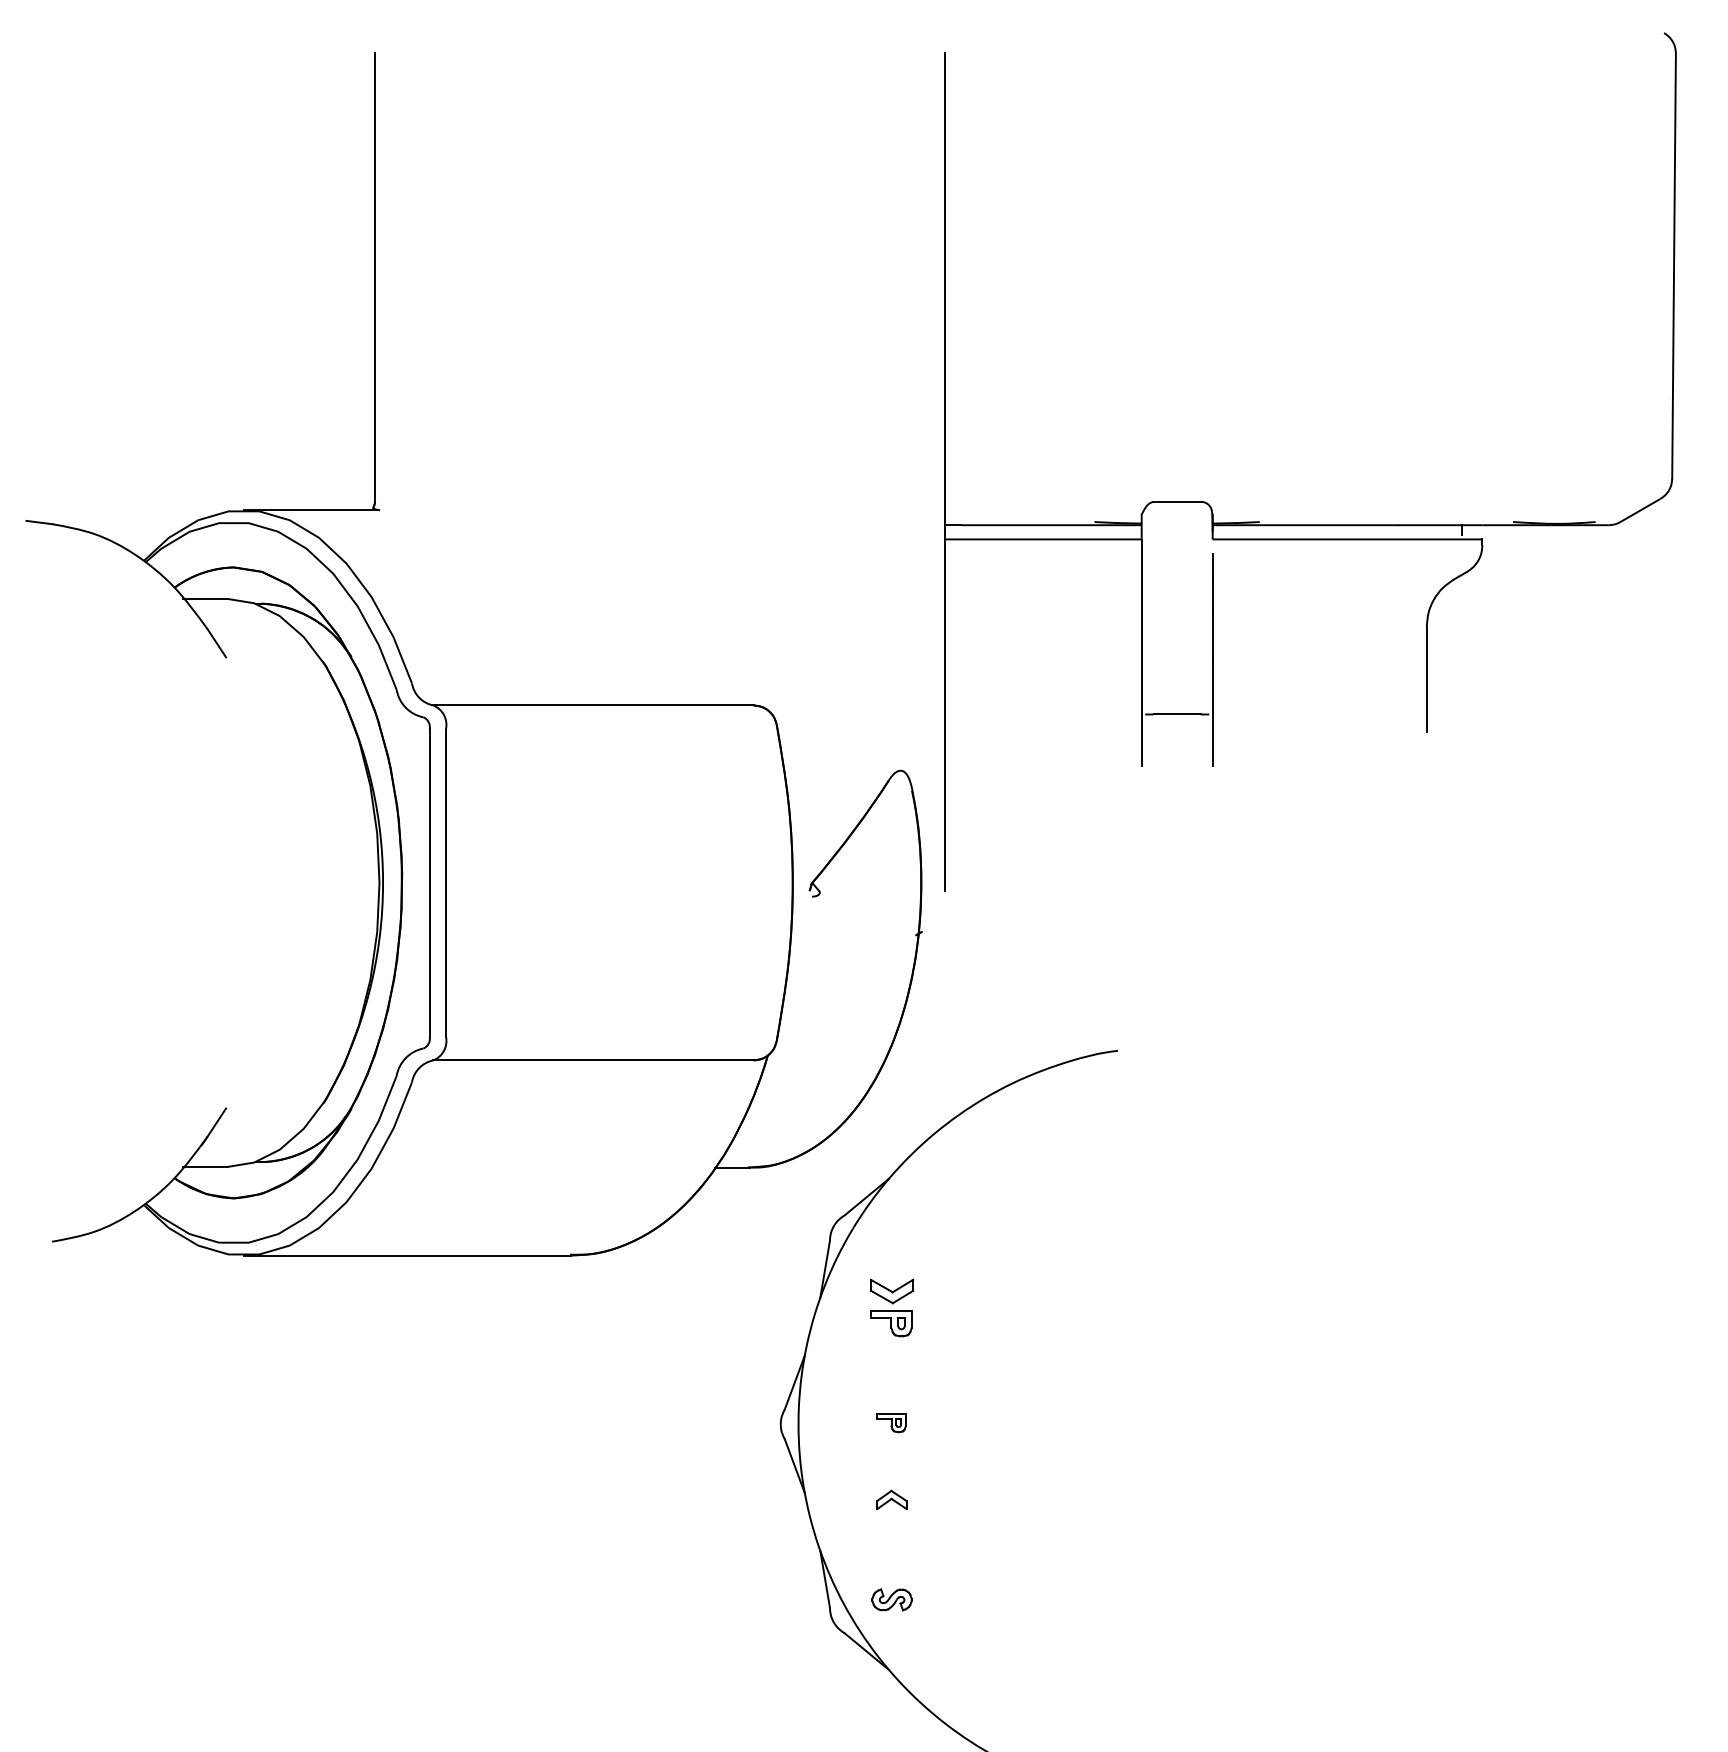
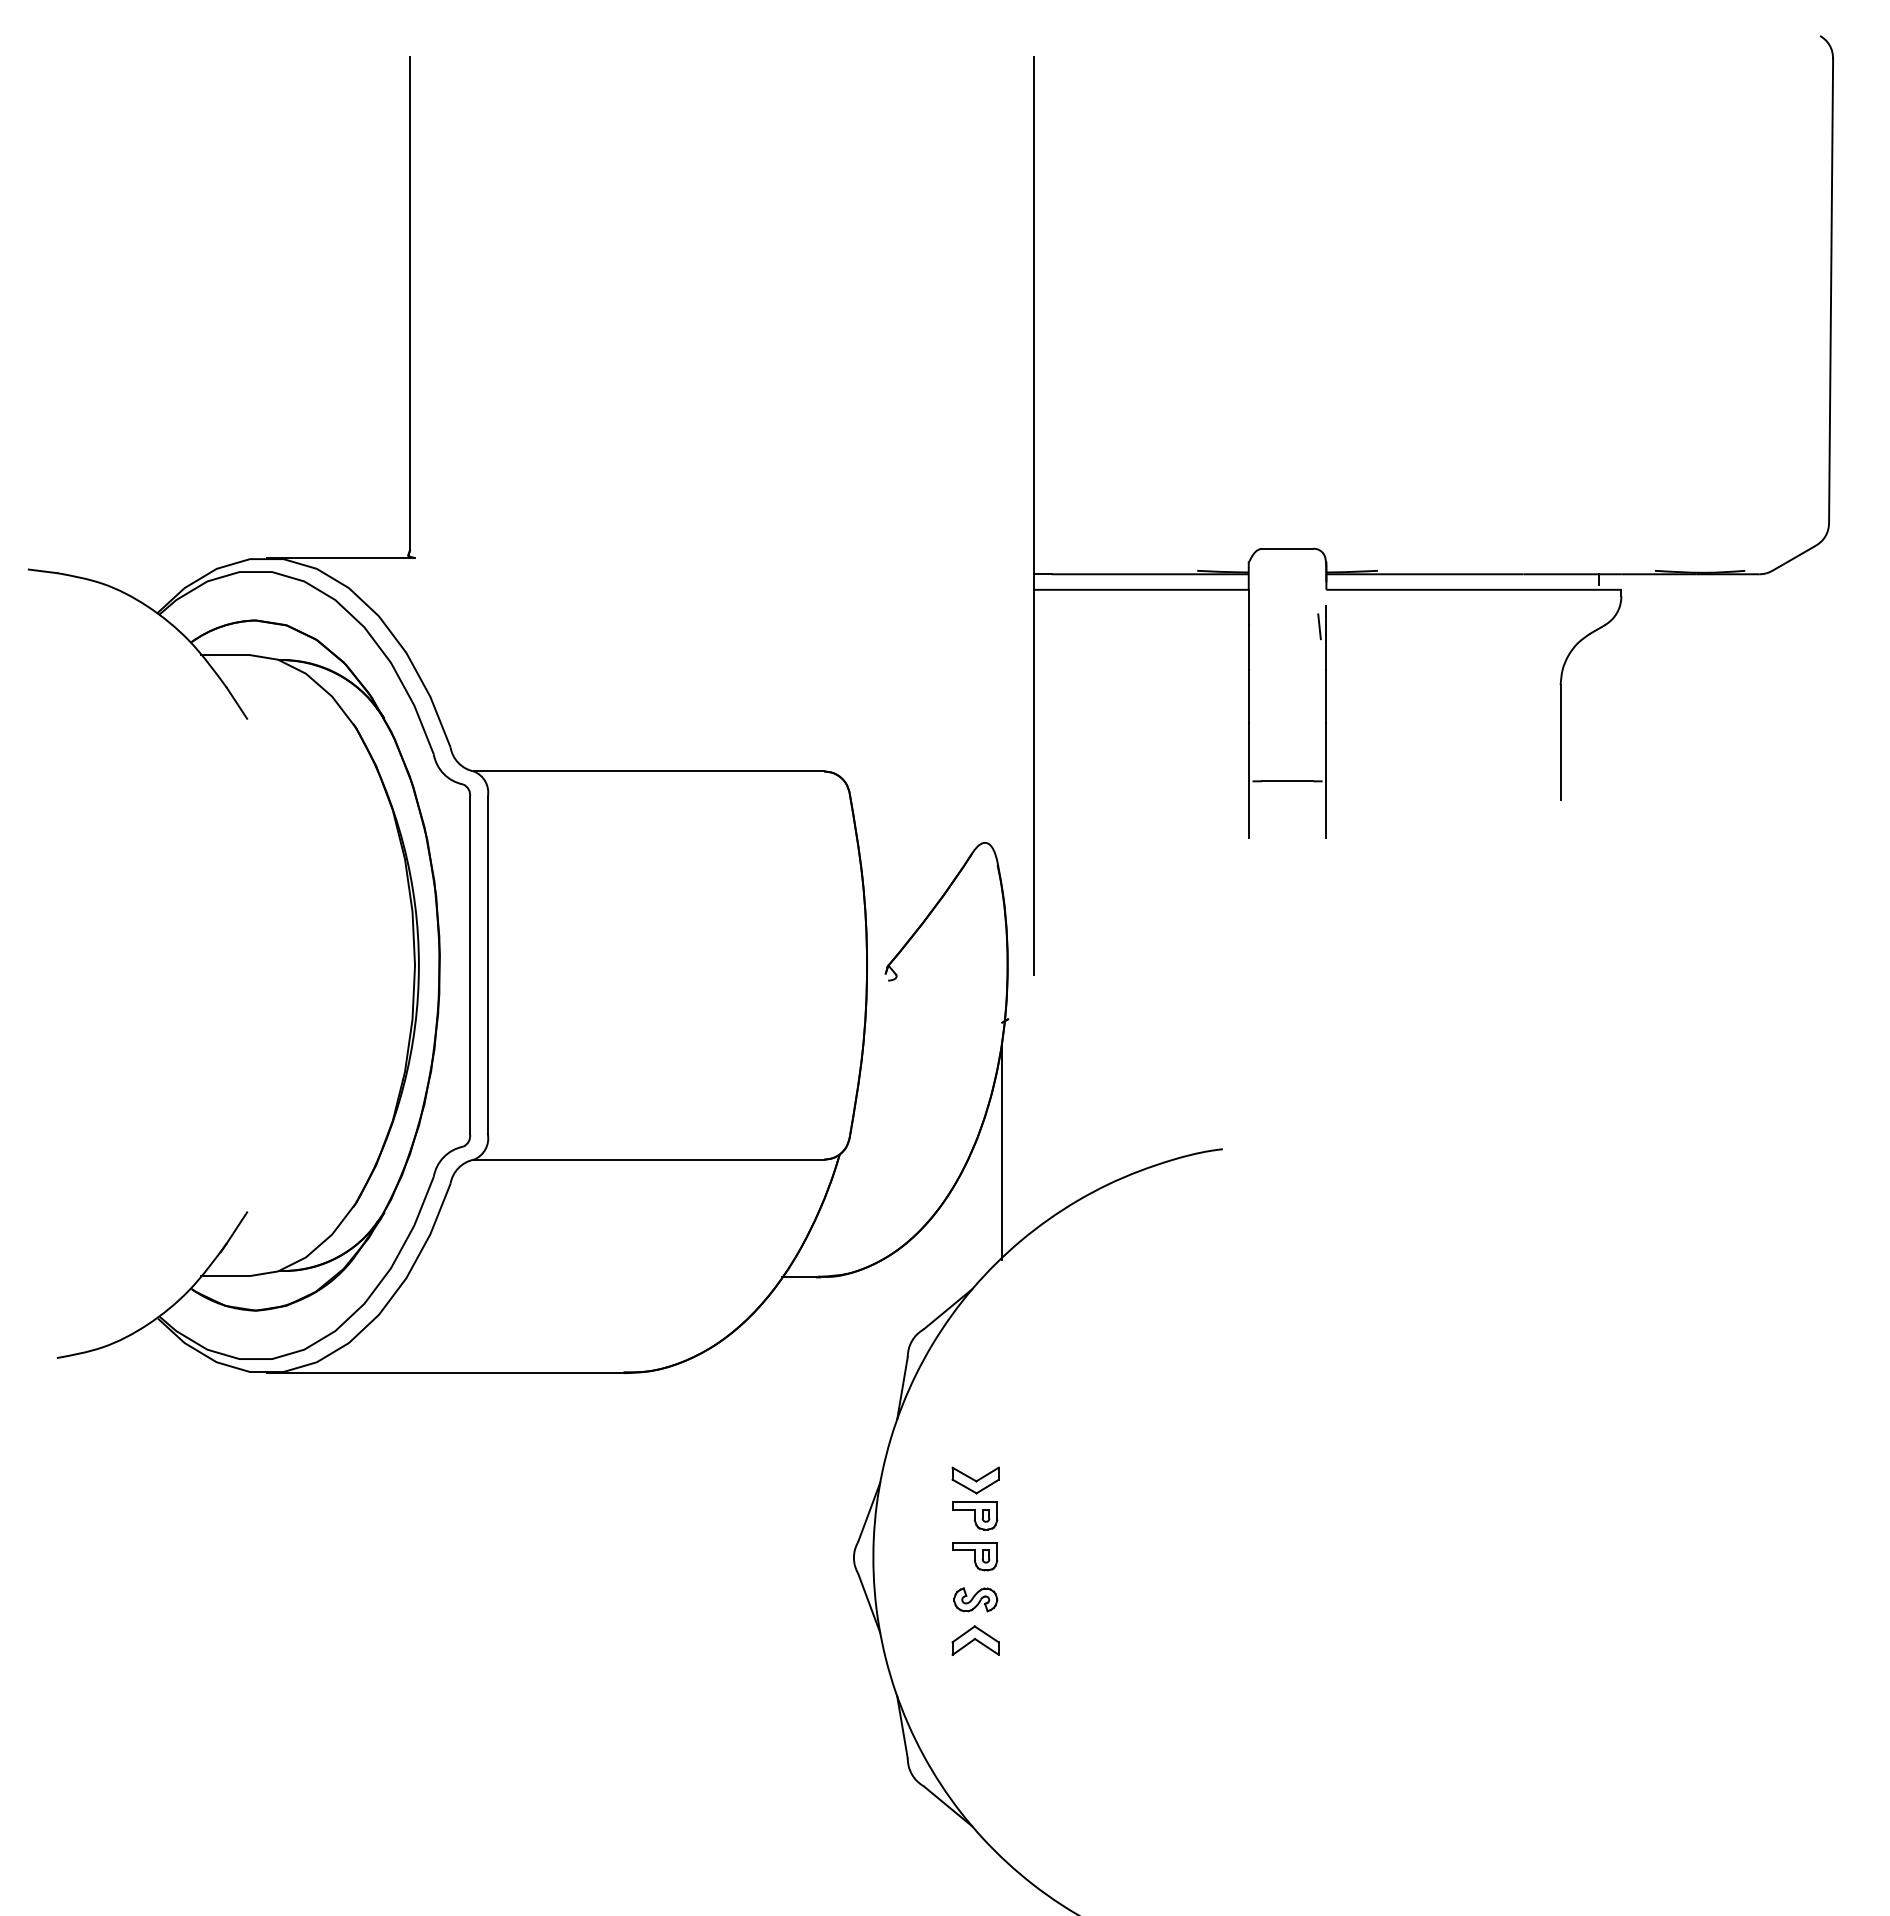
line: (1206, 572) -> (1319, 626), added
line: (915, 1053) -> (1001, 1152), added
part: (891, 1307) -> (975, 1498), moved
part: (891, 1423) -> (975, 1556), size x1.43
part: (891, 1499) -> (975, 1640), size x1.43
part: (891, 1599) -> (975, 1599), moved

